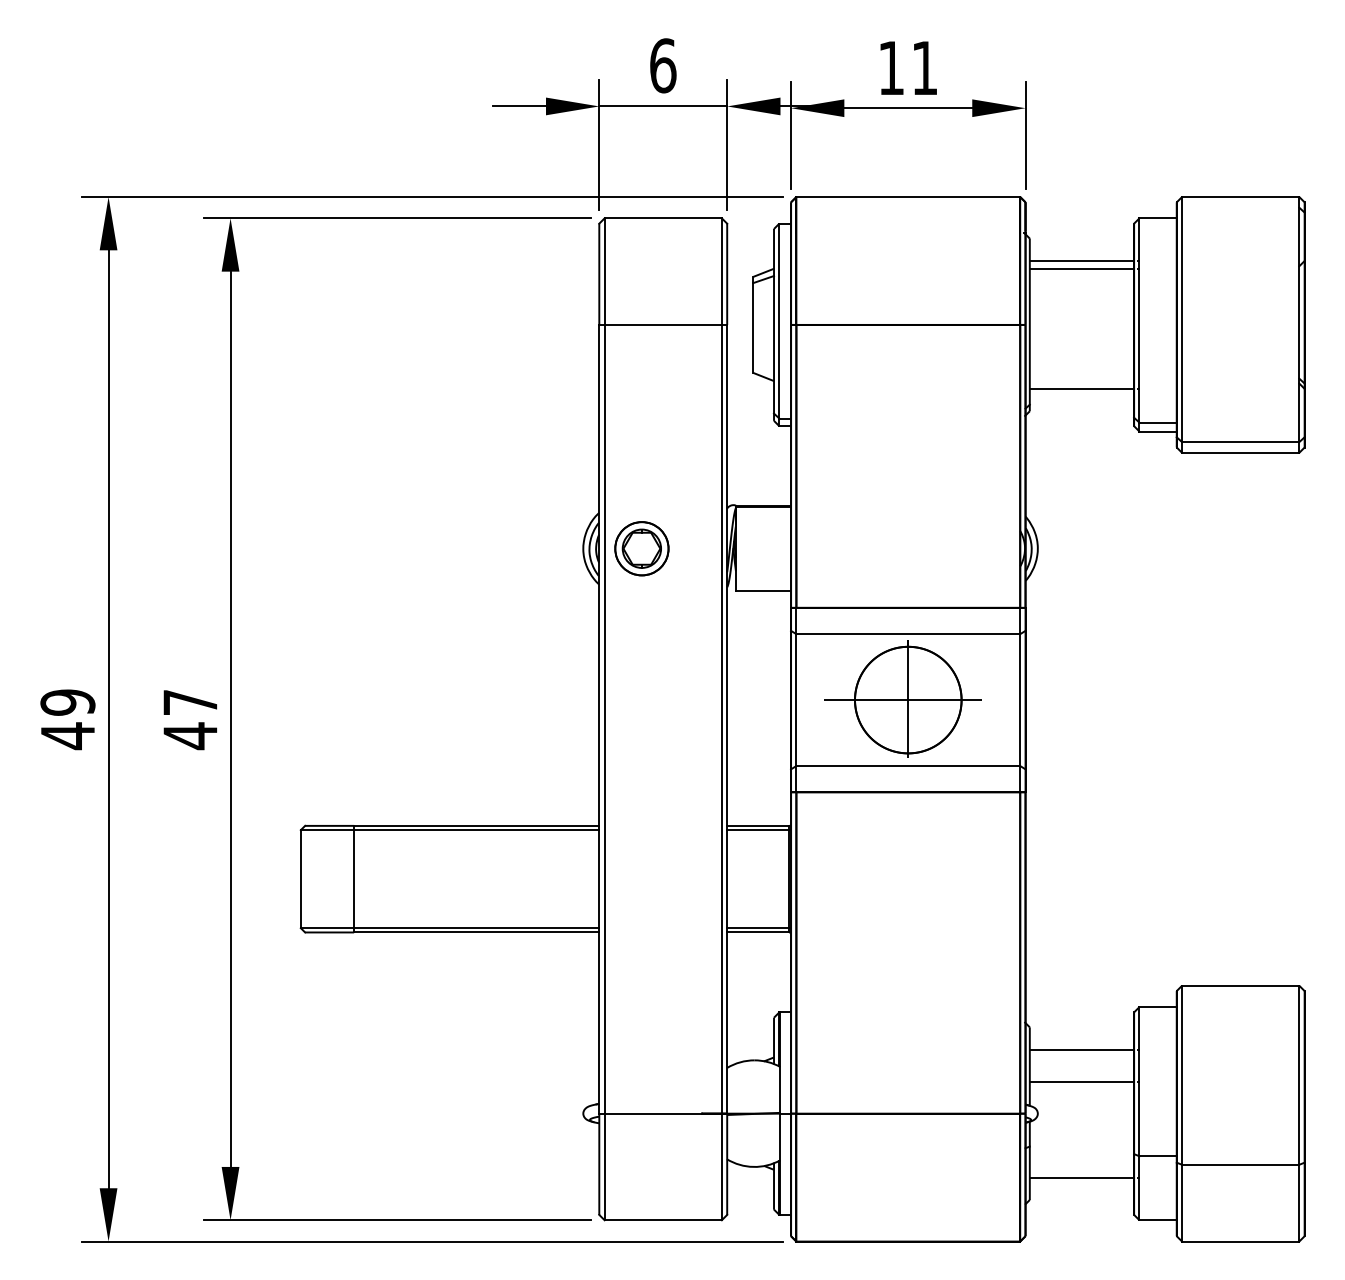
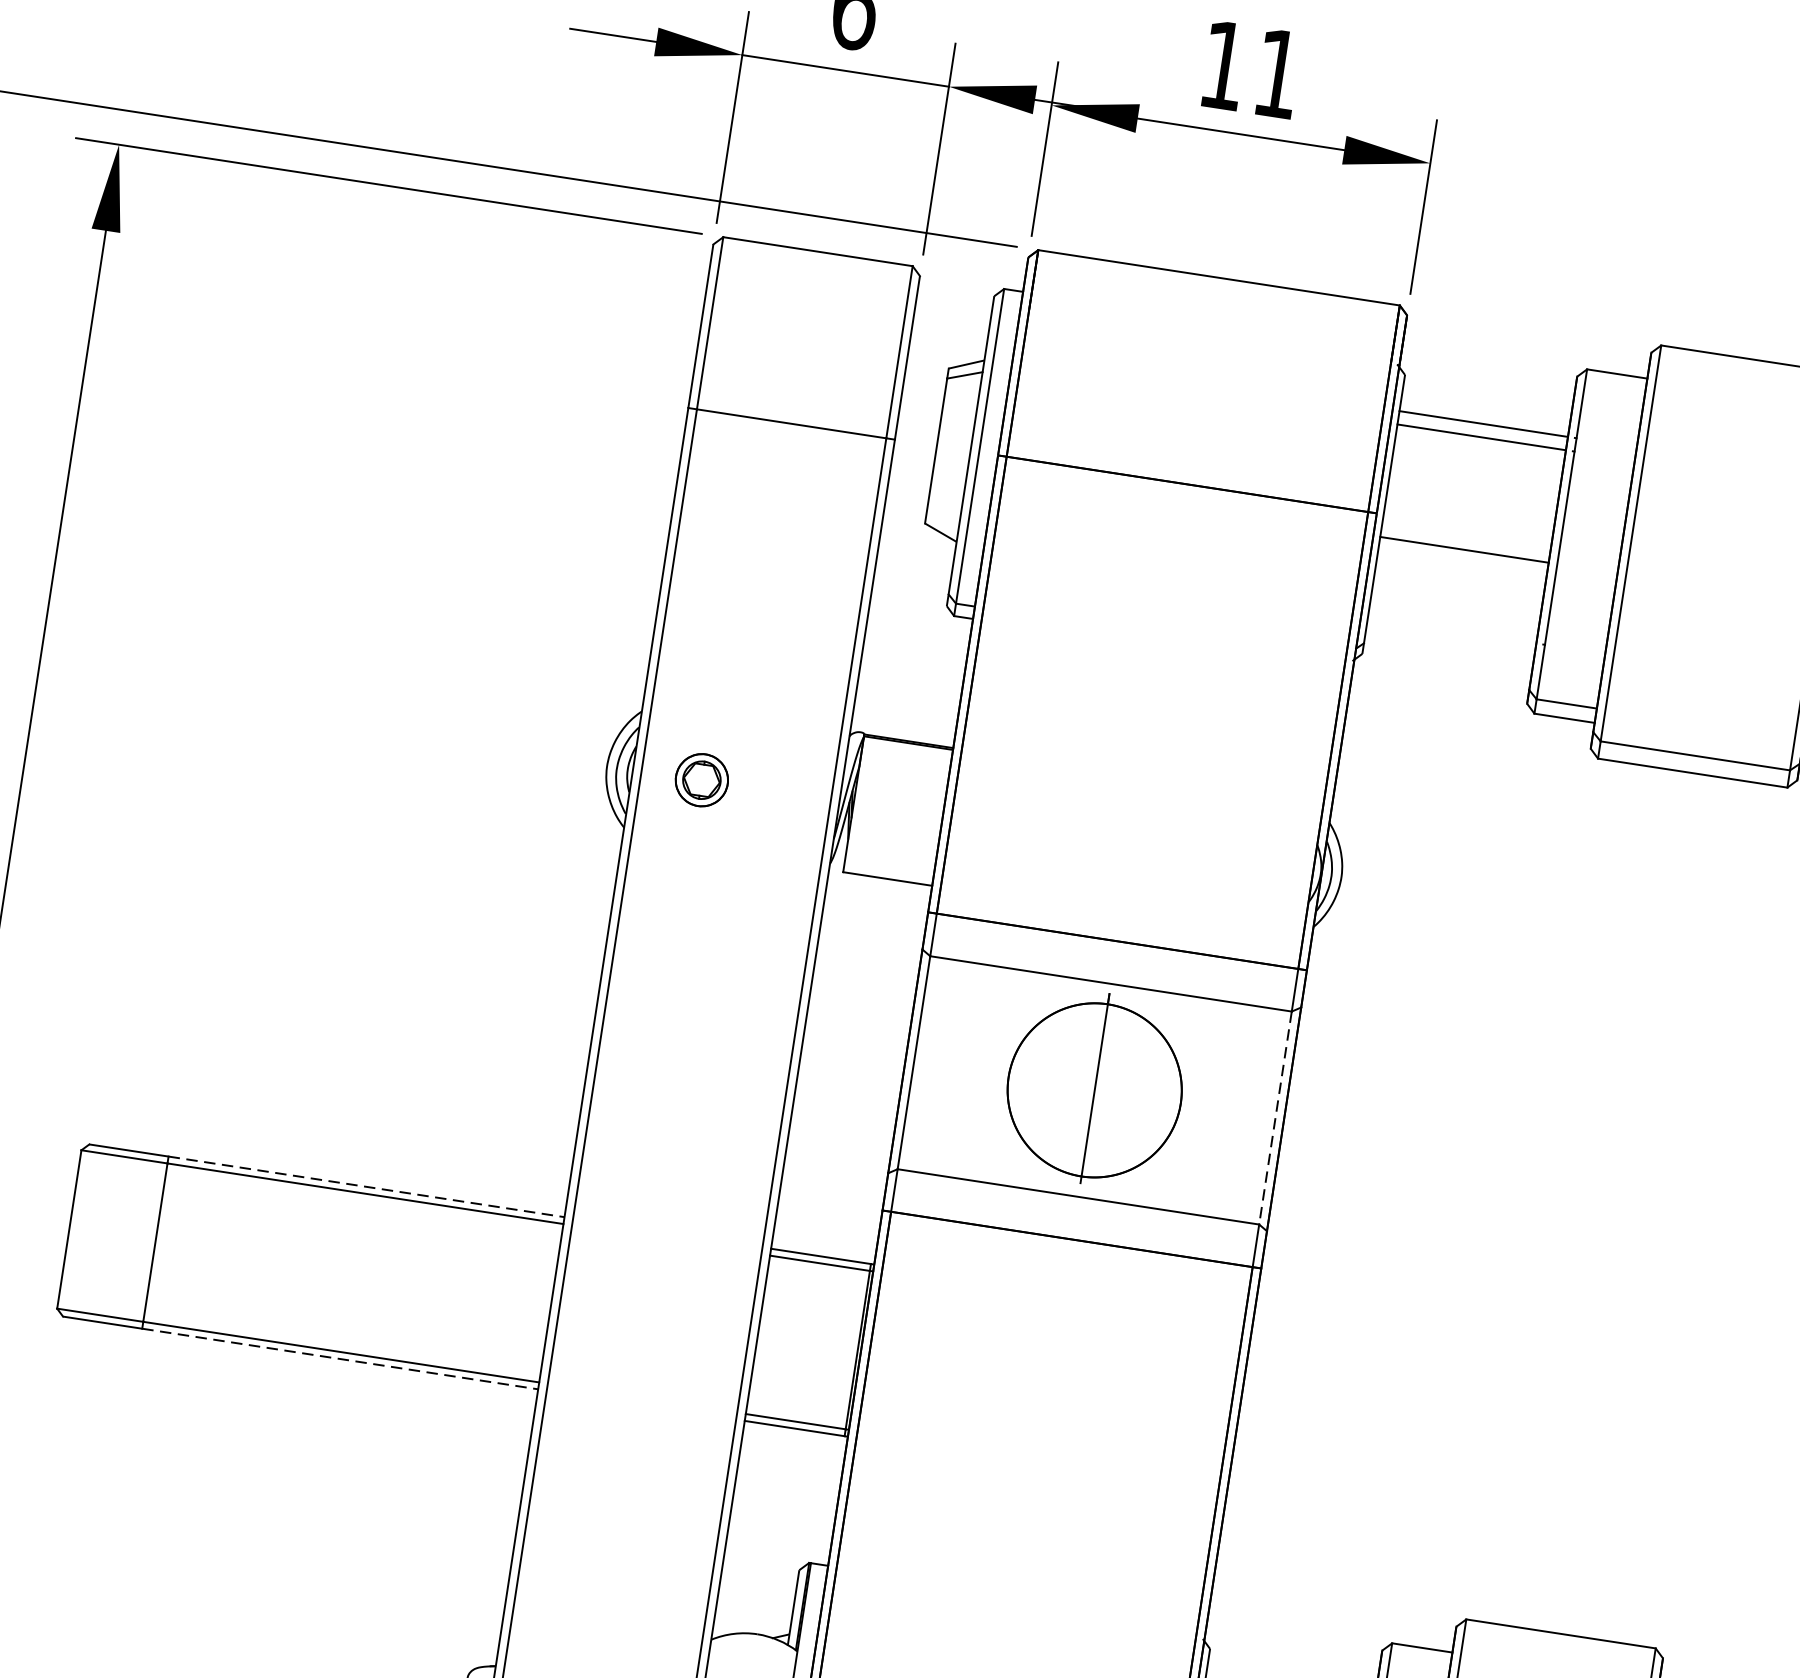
line: (1081, 388) -> (1463, 549), moved
part: (641, 548) -> (701, 779), size x0.6
line: (902, 700) -> (1085, 1089), removed
line: (1020, 700) -> (1275, 1118), solid -> dashed
line: (476, 825) -> (366, 1186), solid -> dashed
line: (476, 932) -> (339, 1359), solid -> dashed

